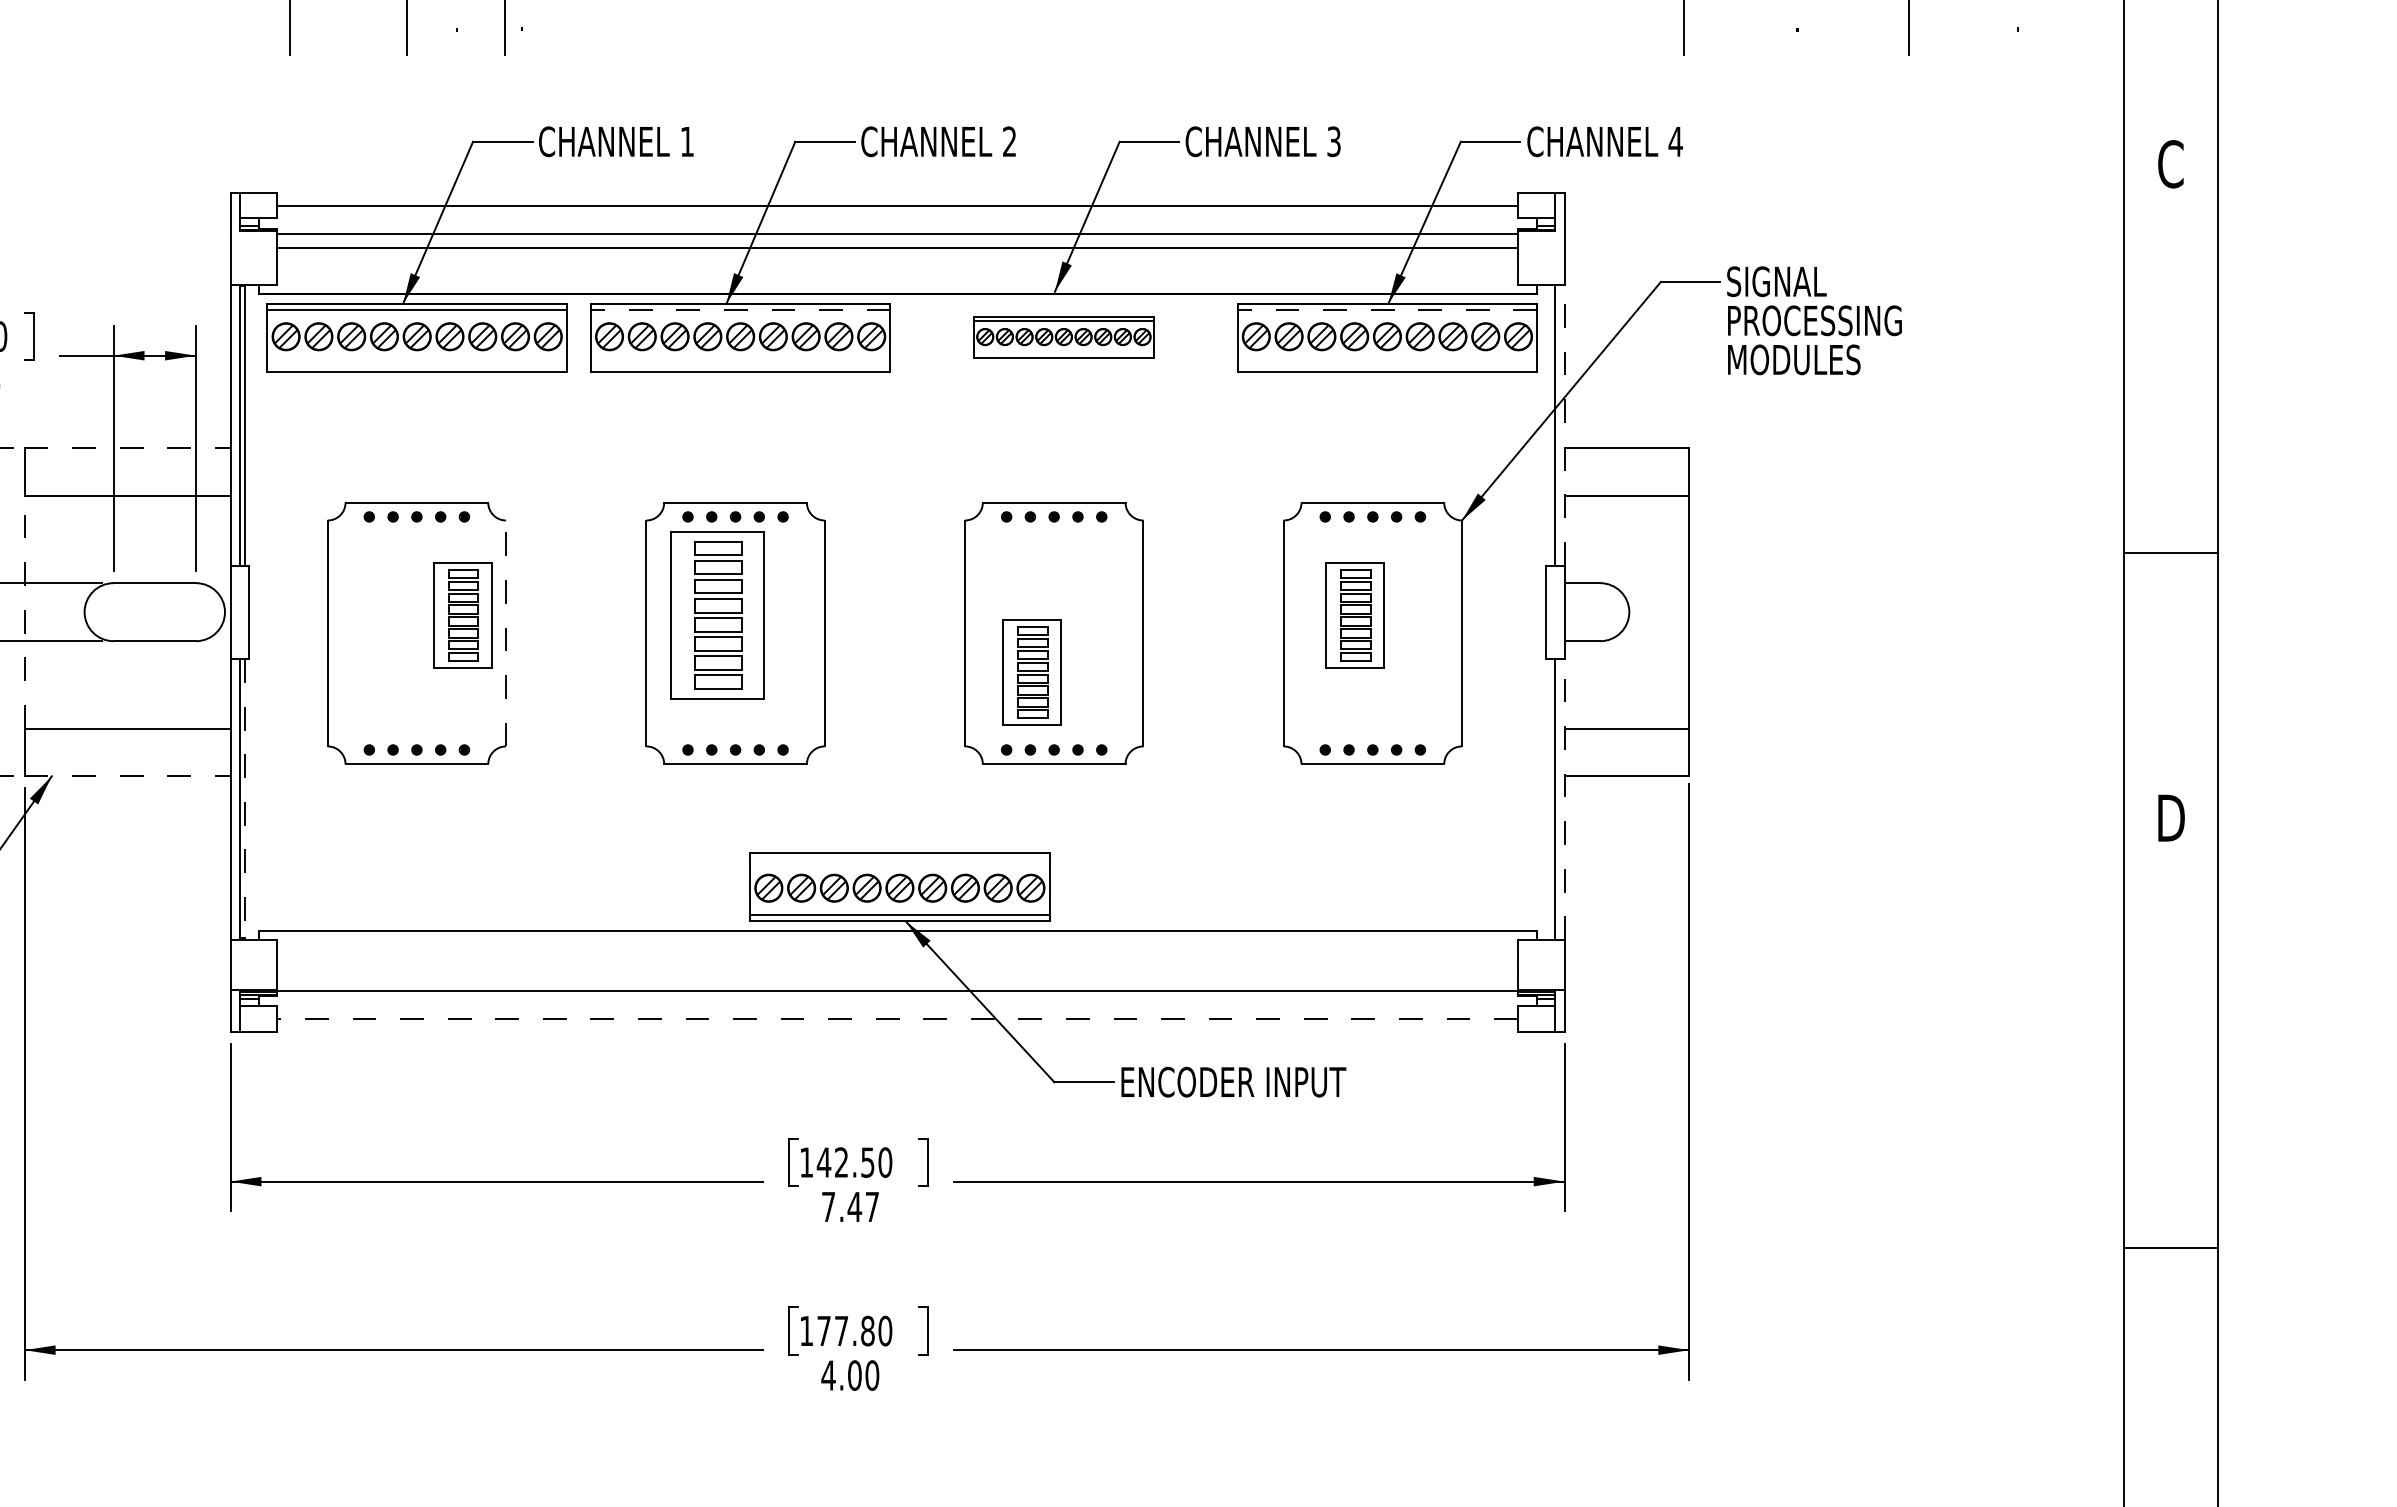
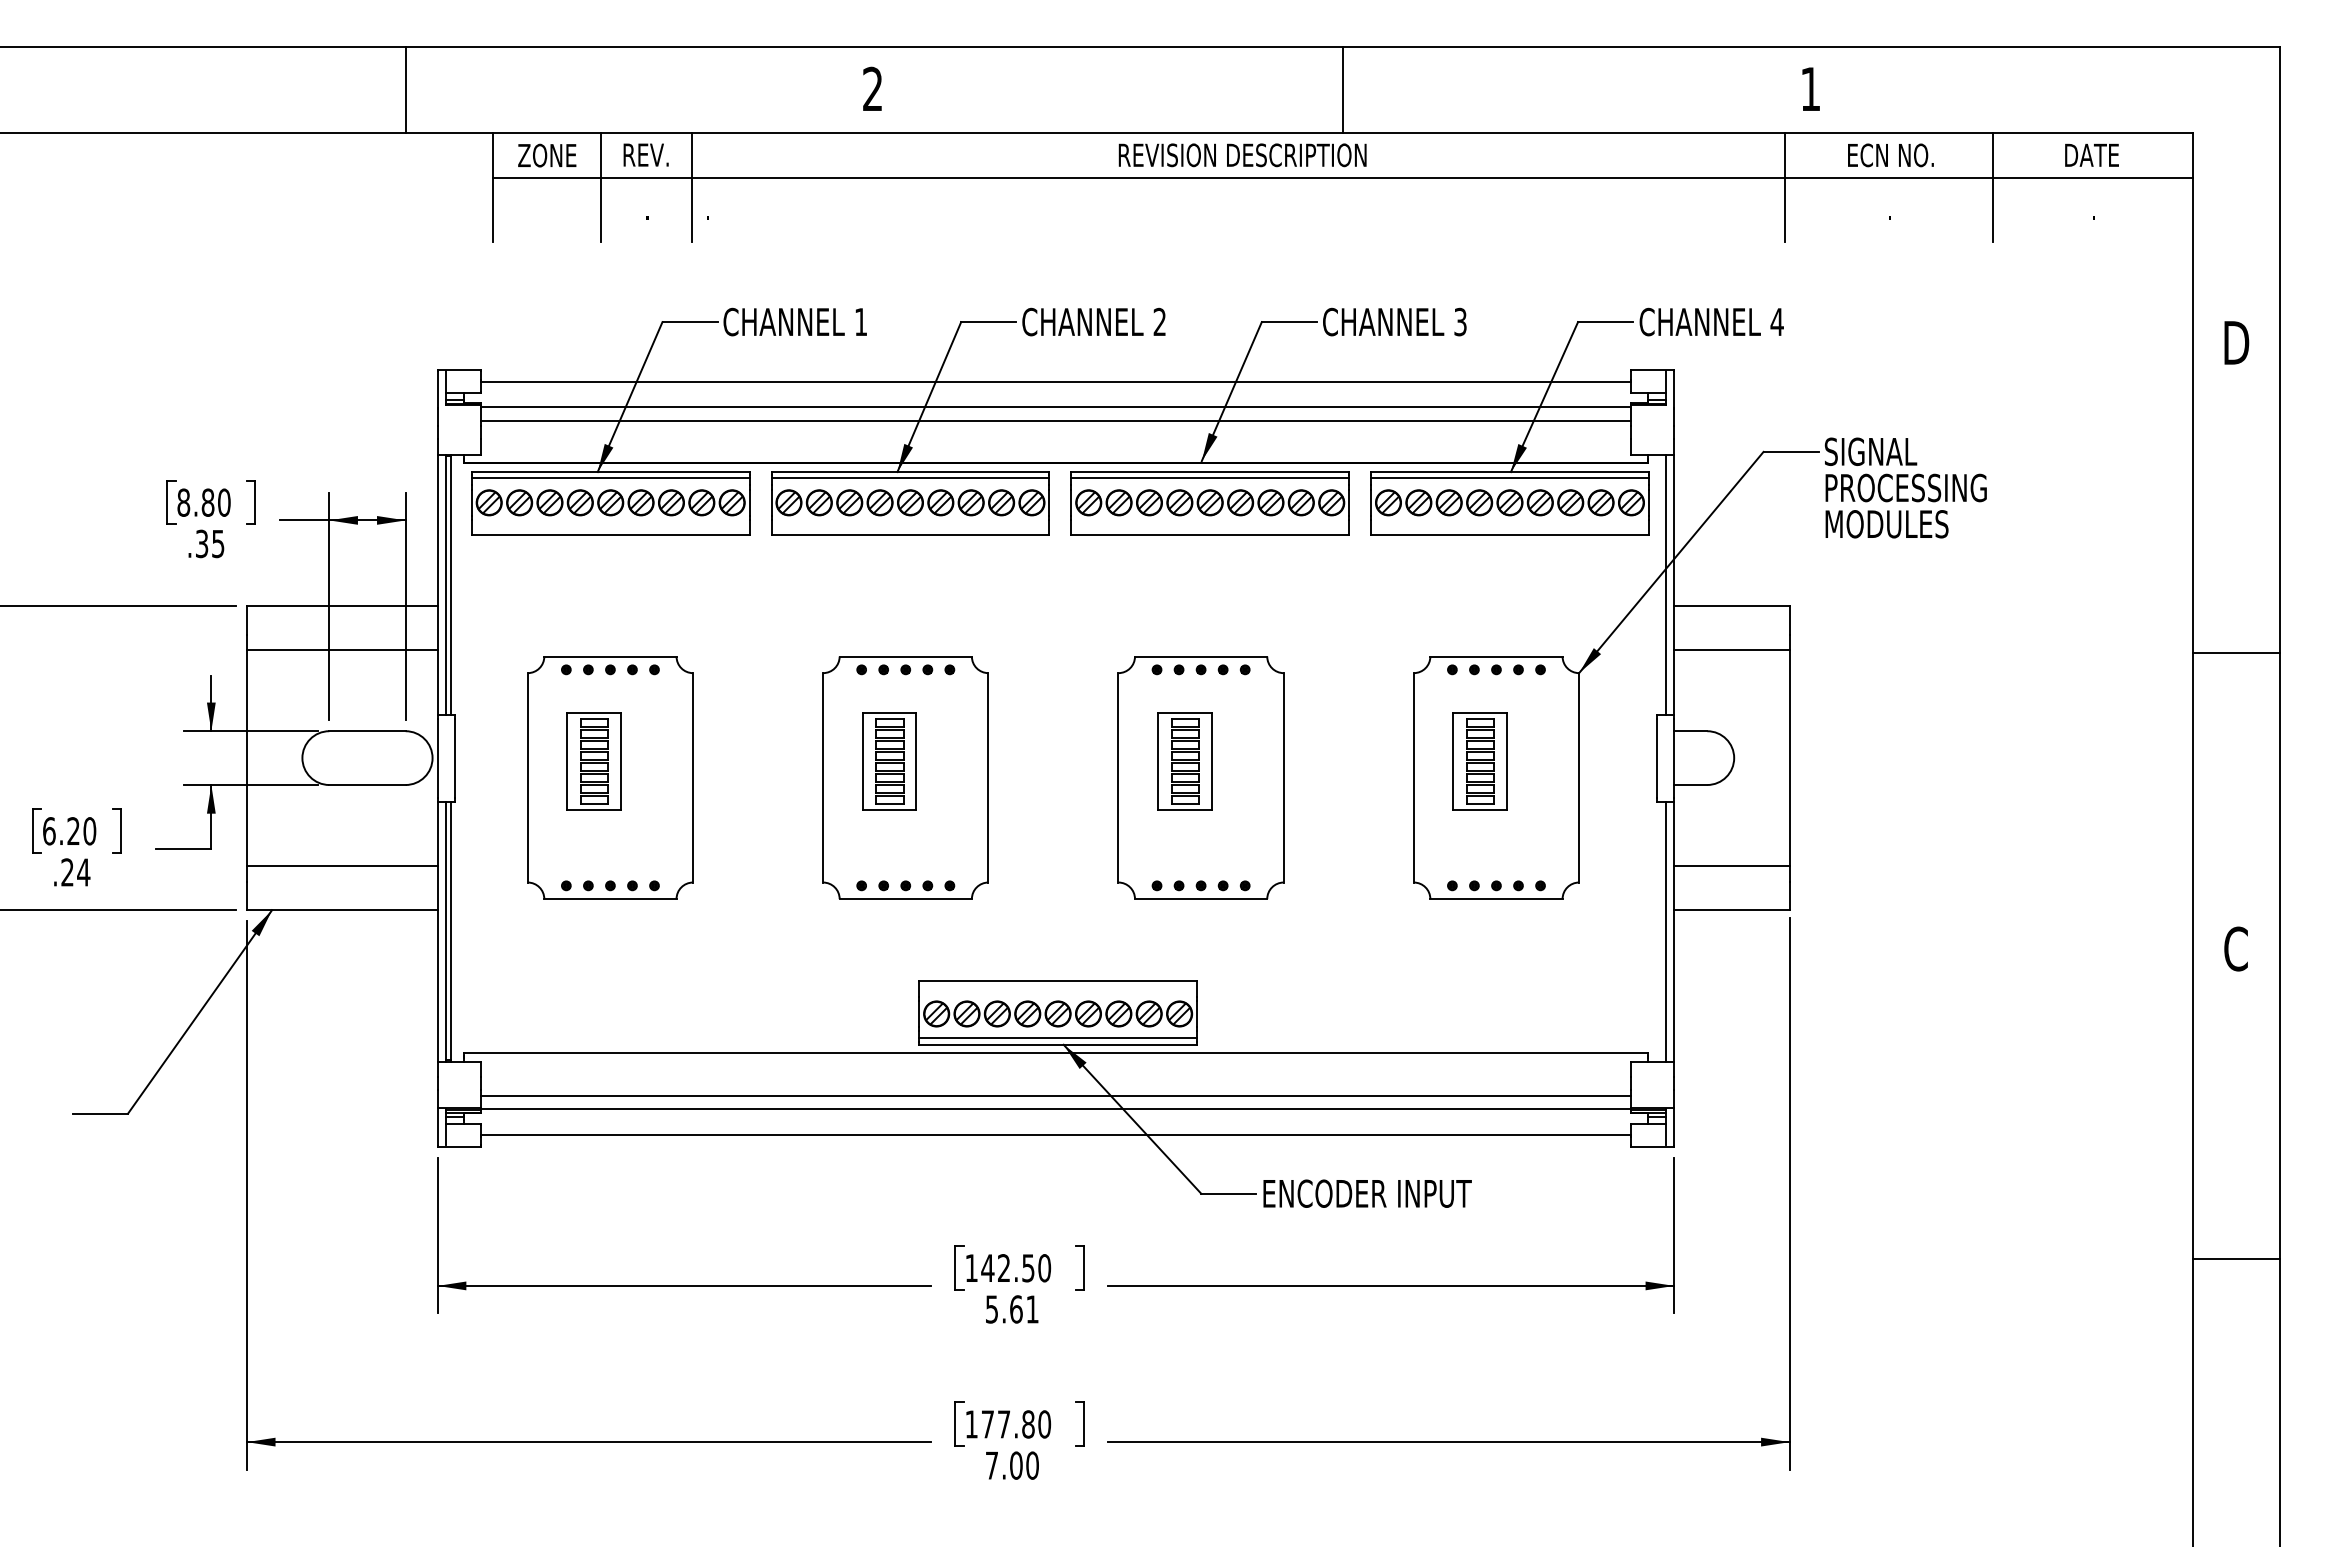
text: (2171, 163) -> (2236, 342), C -> D
line: (740, 310) -> (910, 478), dashed -> solid
line: (1386, 310) -> (1509, 478), dashed -> solid
part: (1063, 337) -> (1209, 503), size x1.67
line: (1564, 424) -> (1674, 584), dashed -> solid
line: (127, 448) -> (342, 606), dashed -> solid
line: (2170, 553) -> (2235, 652), moved
line: (24, 612) -> (246, 758), dashed -> solid
part: (462, 615) -> (593, 761), moved
part: (717, 615) -> (889, 761), size x0.62
line: (506, 633) -> (693, 777), dashed -> solid
part: (1031, 673) -> (1184, 761), moved
line: (127, 776) -> (342, 910), dashed -> solid
line: (1564, 799) -> (1674, 931), dashed -> solid
line: (244, 800) -> (450, 932), dashed -> solid
text: (2171, 817) -> (2236, 948), D -> C
line: (897, 976) -> (1055, 1095), added
line: (897, 1018) -> (1055, 1134), dashed -> solid
text: (850, 1207) -> (1012, 1309), 7.47 -> 5.61
line: (2170, 1248) -> (2235, 1258), moved
text: (828, 1375) -> (991, 1465), 4.00 -> 7.00

